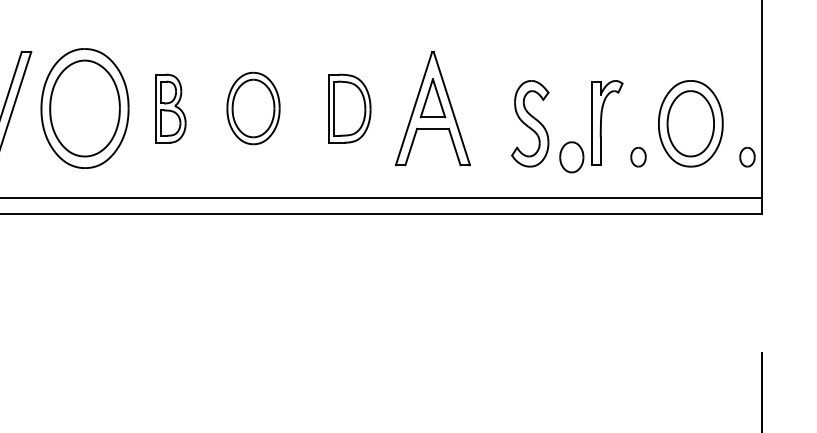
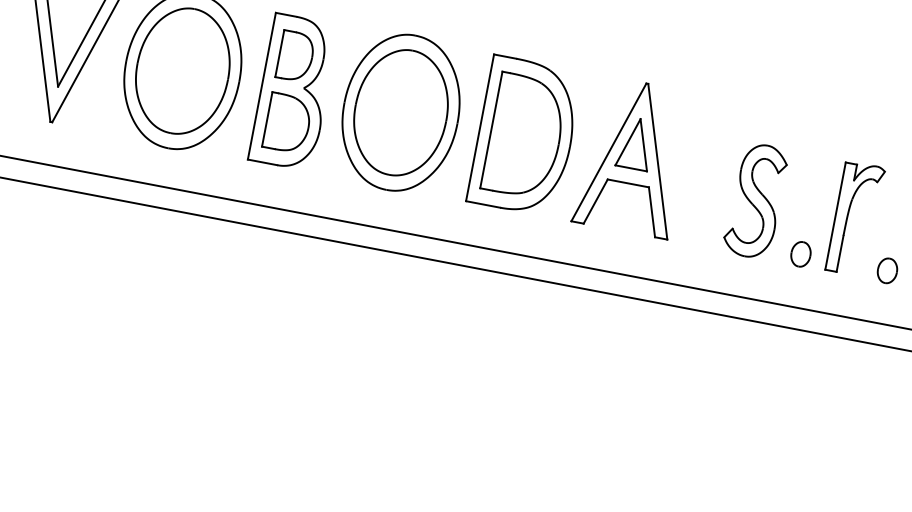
part: (170, 108) -> (293, 92), size x1.67
part: (253, 108) -> (401, 112), size x1.67
part: (349, 108) -> (525, 136), size x1.67
part: (571, 156) -> (800, 253), size x0.62

